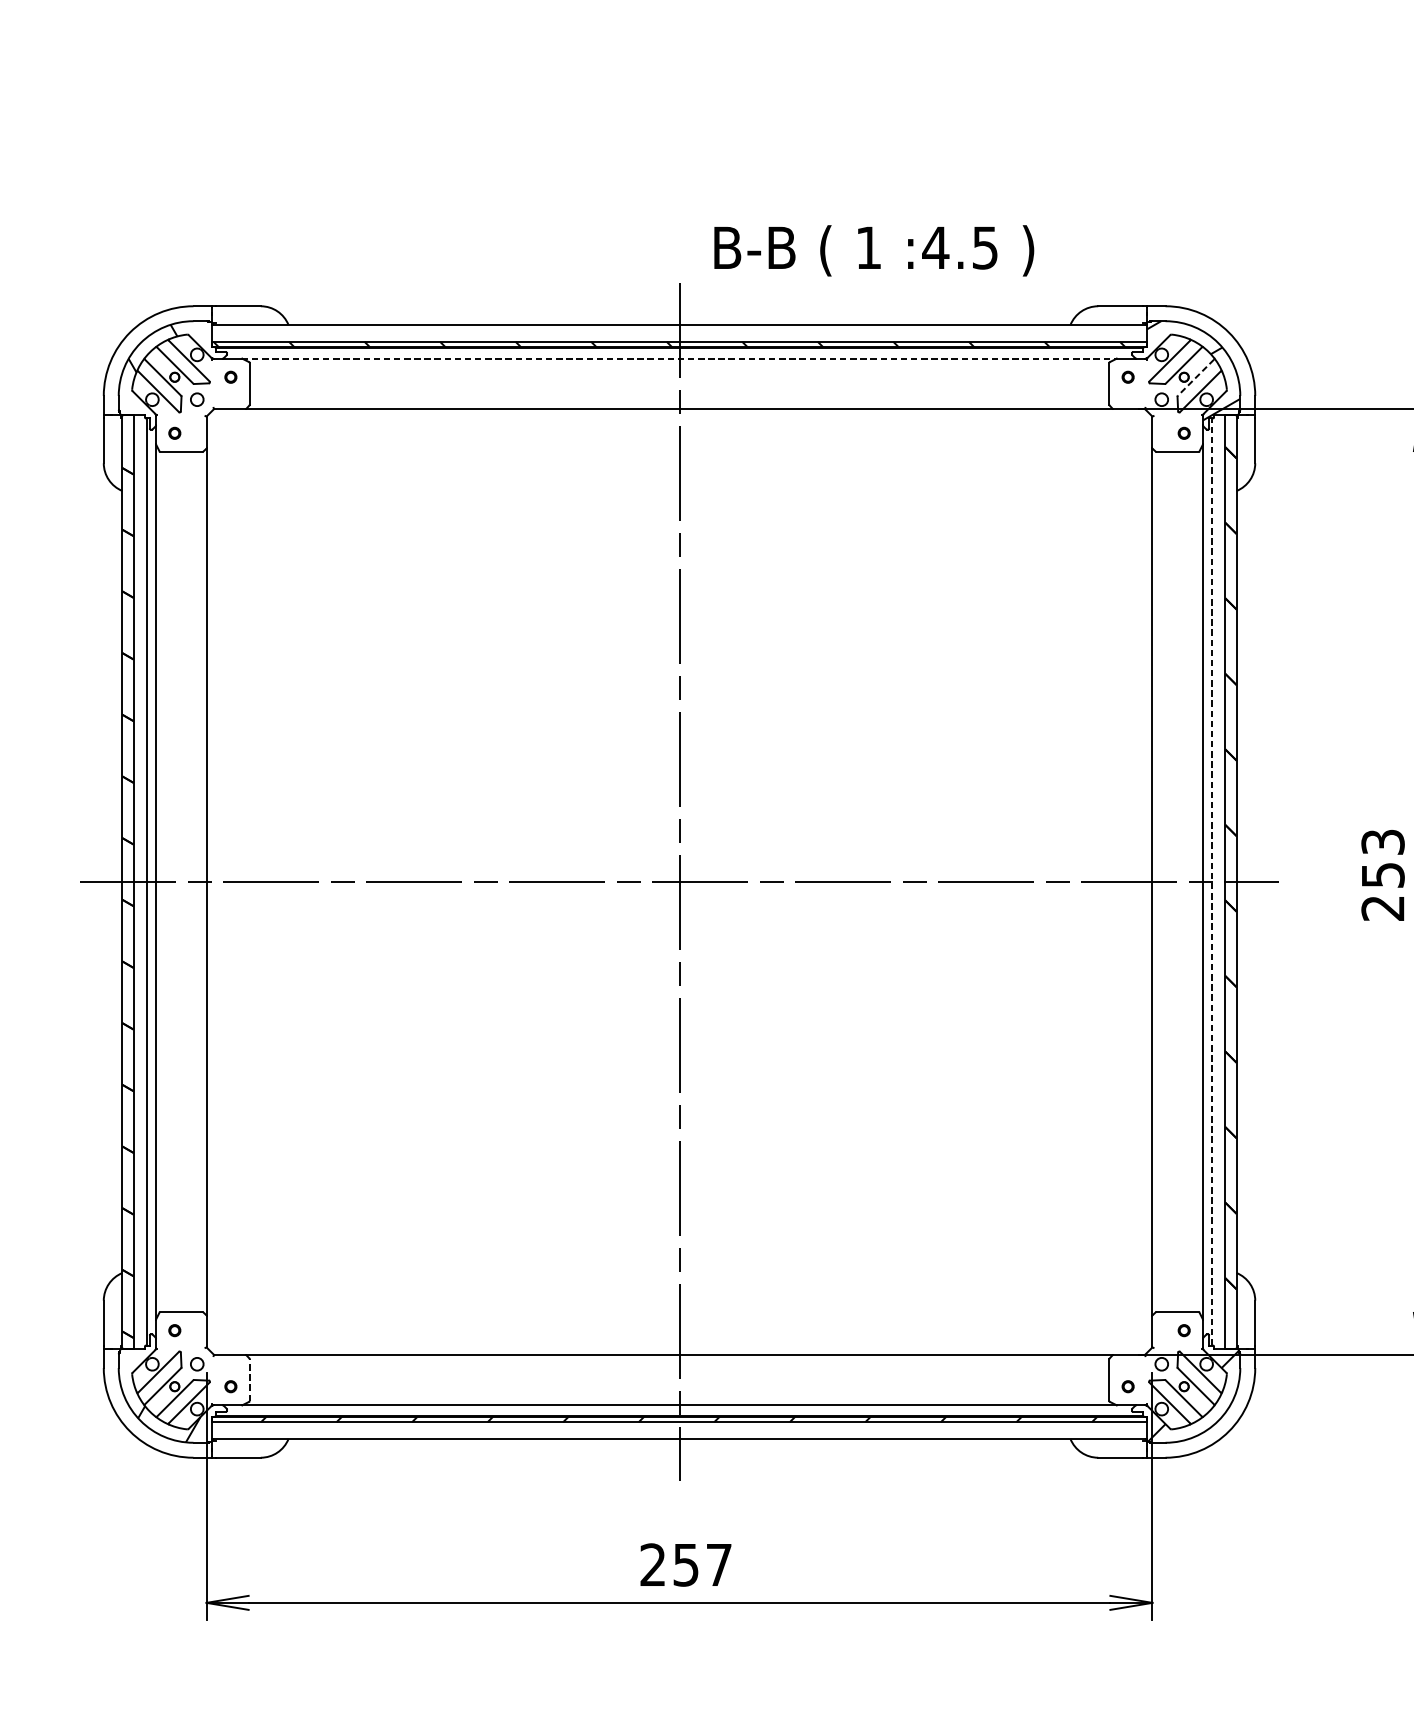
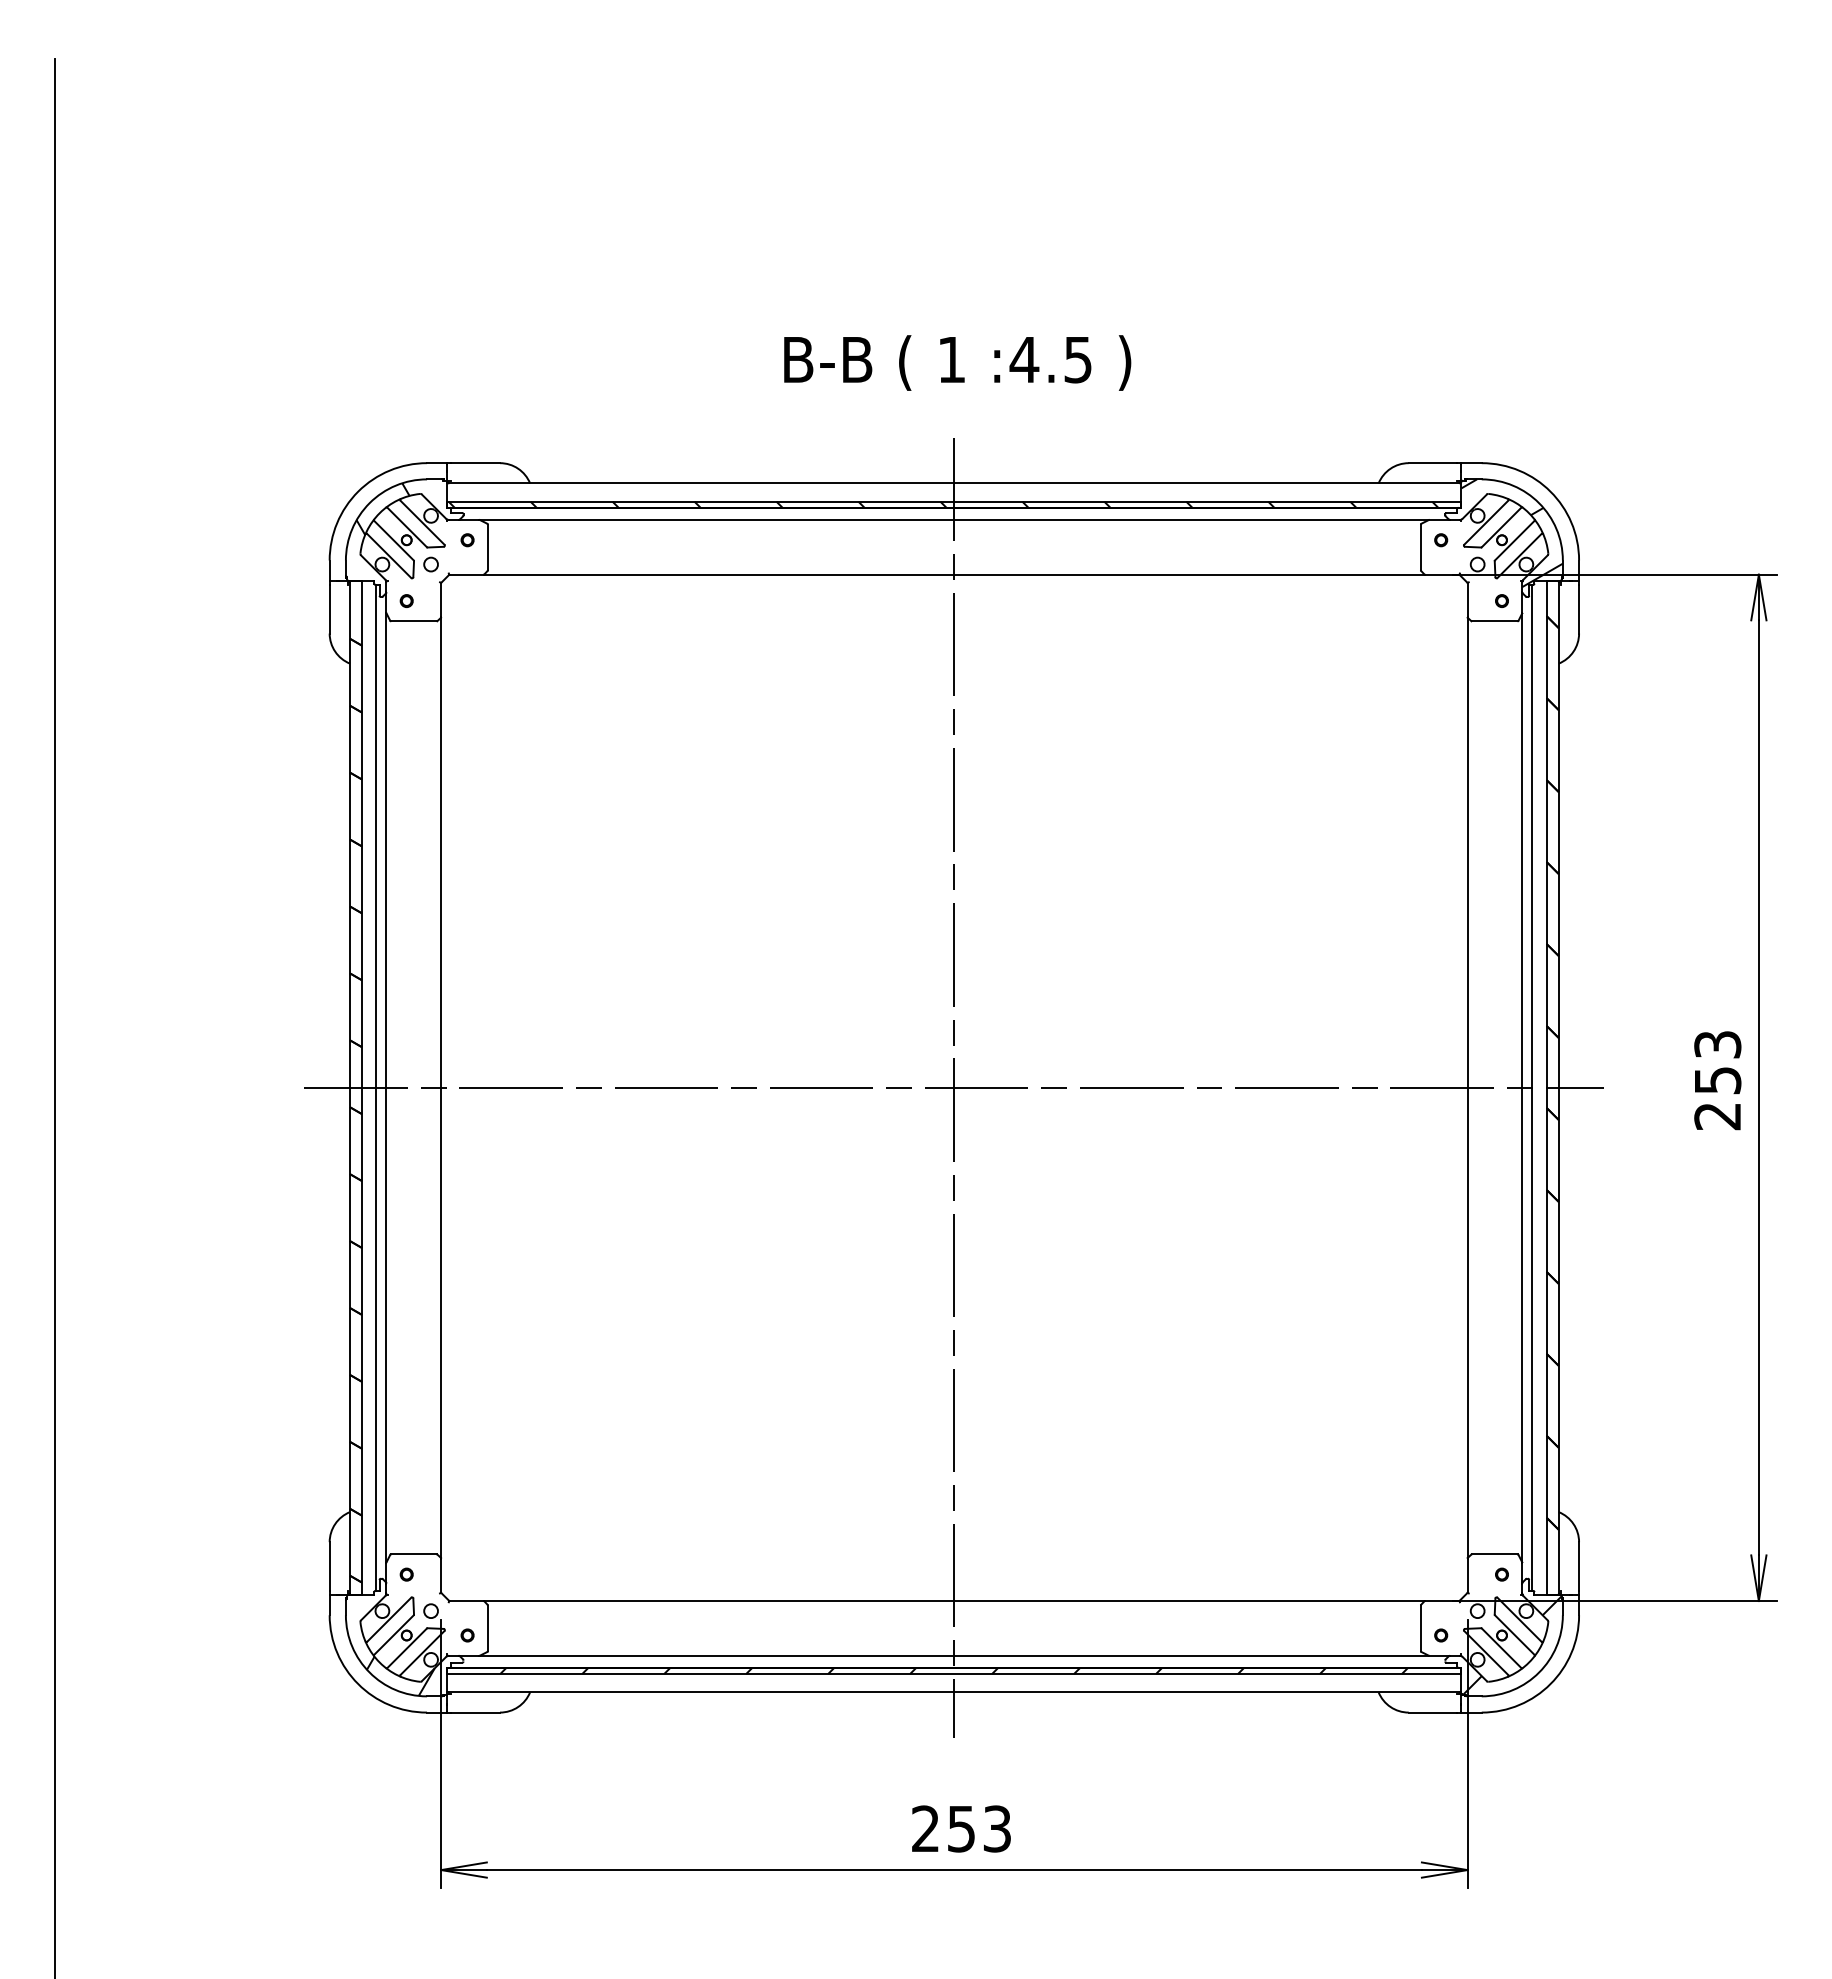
text: (874, 250) -> (957, 362), moved
line: (679, 358) -> (954, 519), dashed -> solid
line: (1195, 377) -> (1514, 540), dashed -> solid
line: (1212, 881) -> (1532, 1087), dashed -> solid
line: (249, 1380) -> (487, 1628), dashed -> solid
text: (719, 1564) -> (997, 1828), 257 -> 253

